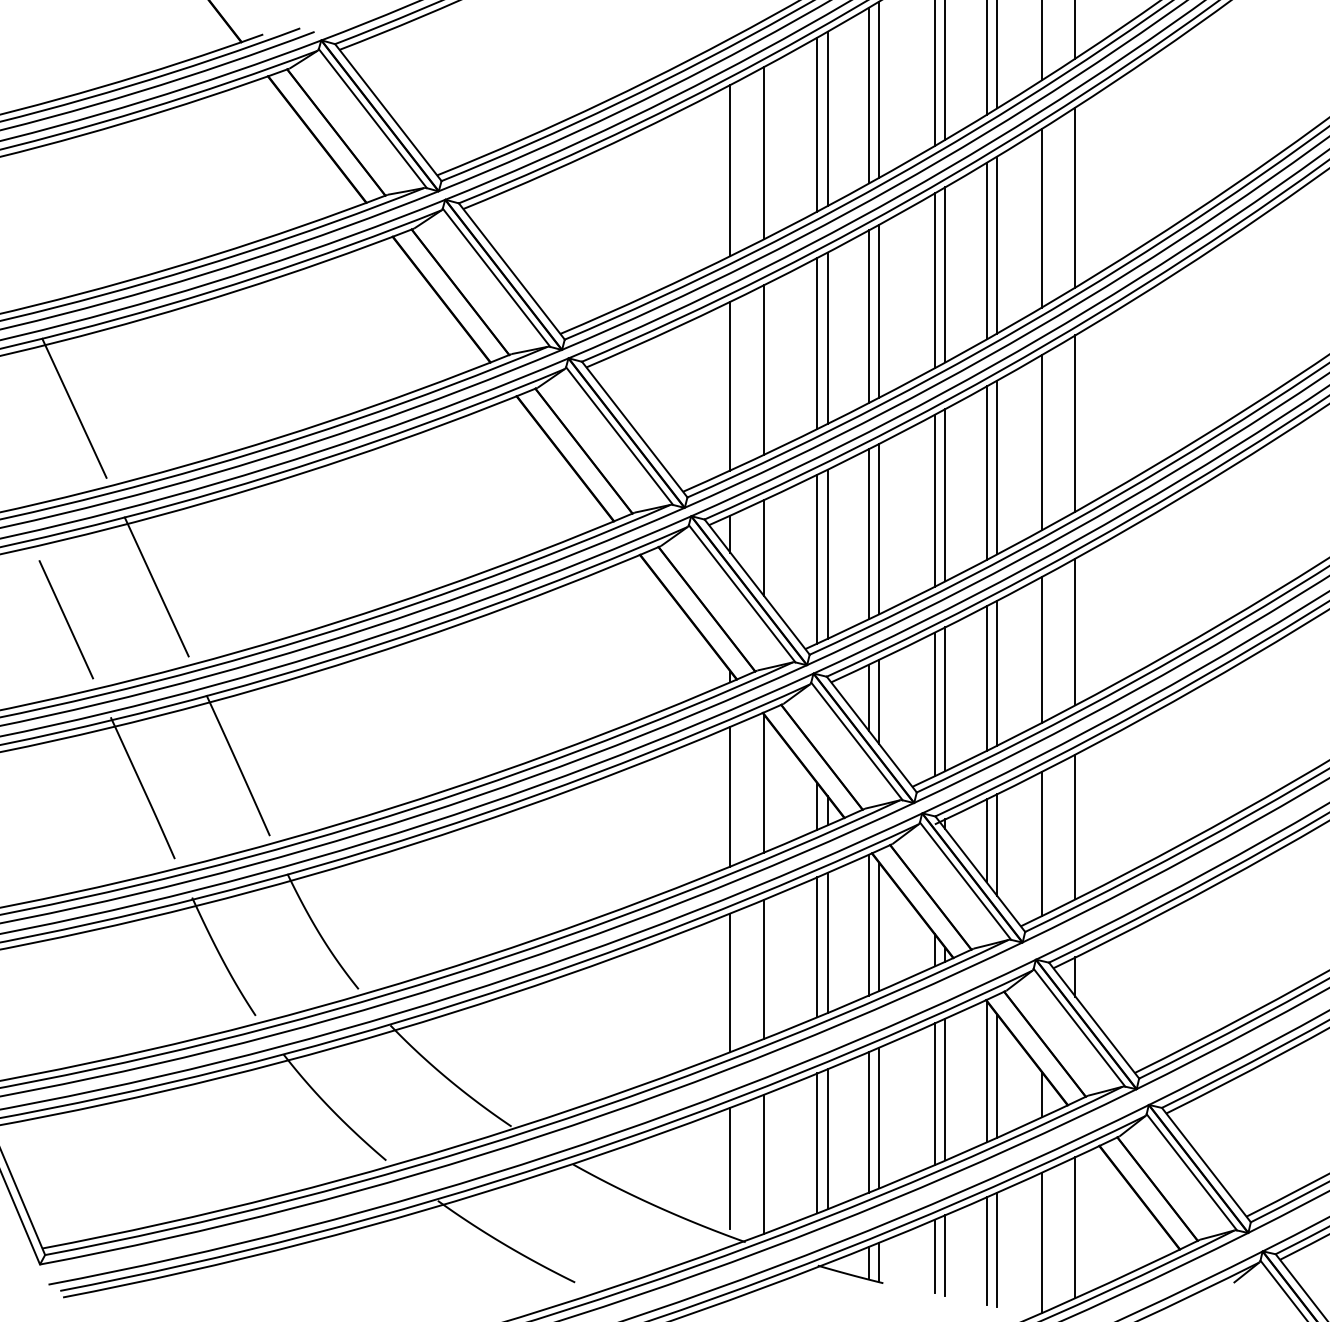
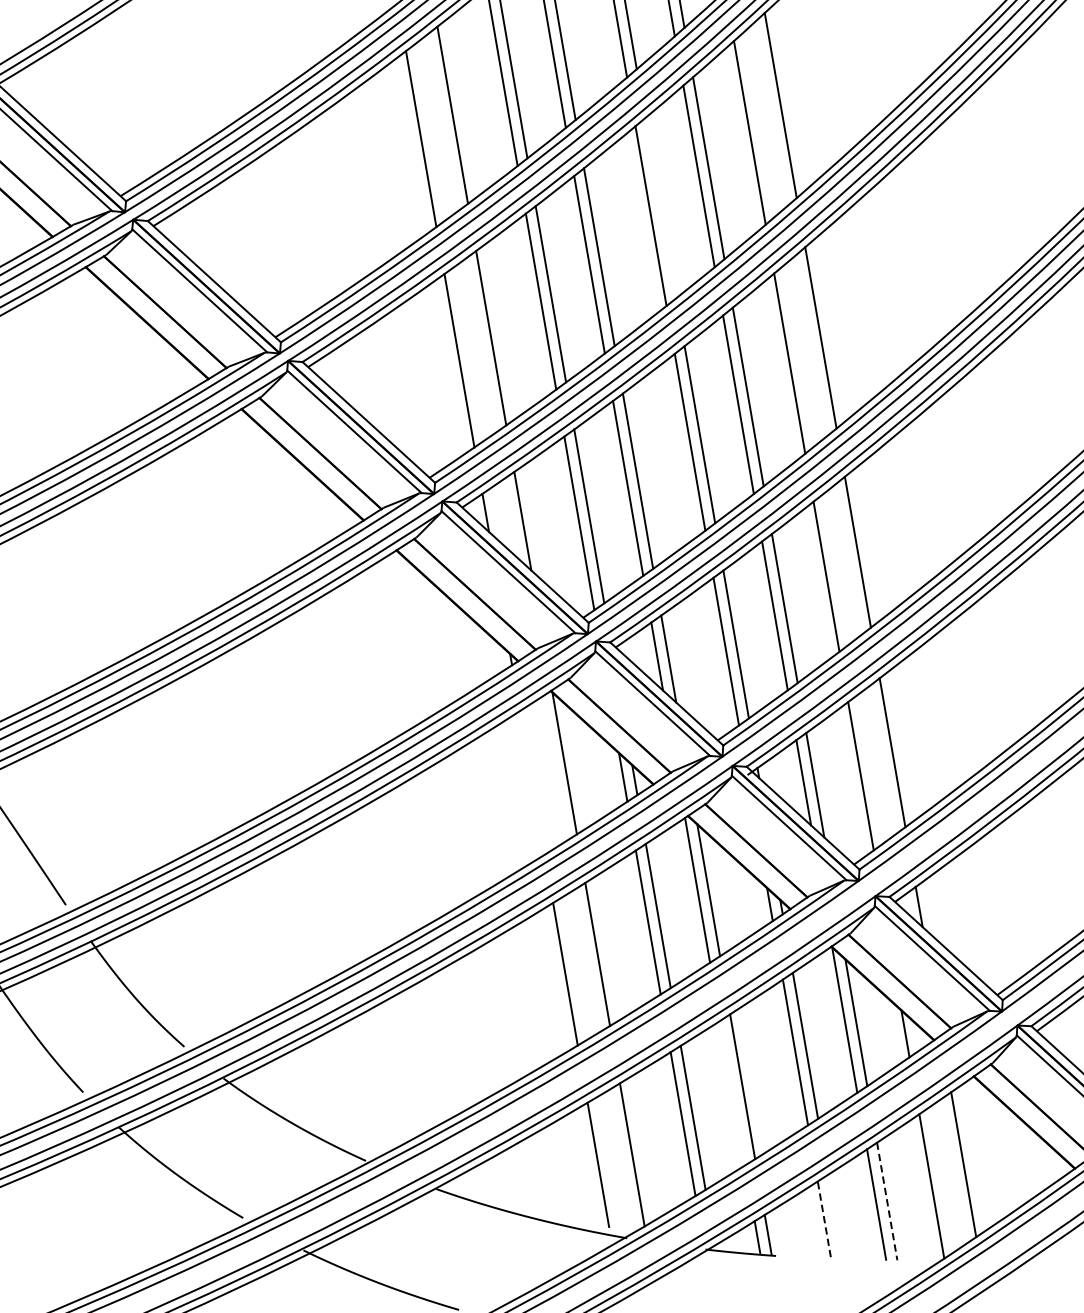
line: (945, 274) -> (660, 207), removed
line: (730, 796) -> (532, 782), removed
line: (868, 1121) -> (732, 1092), removed
line: (997, 1250) -> (887, 1202), solid -> dashed
line: (945, 1255) -> (835, 1216), removed
line: (934, 1256) -> (823, 1219), solid -> dashed

